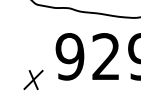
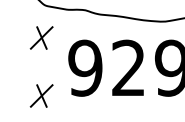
part: (33, 31) -> (41, 37), added

